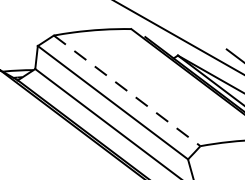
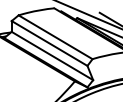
line: (126, 91) -> (55, 37), dashed -> solid

